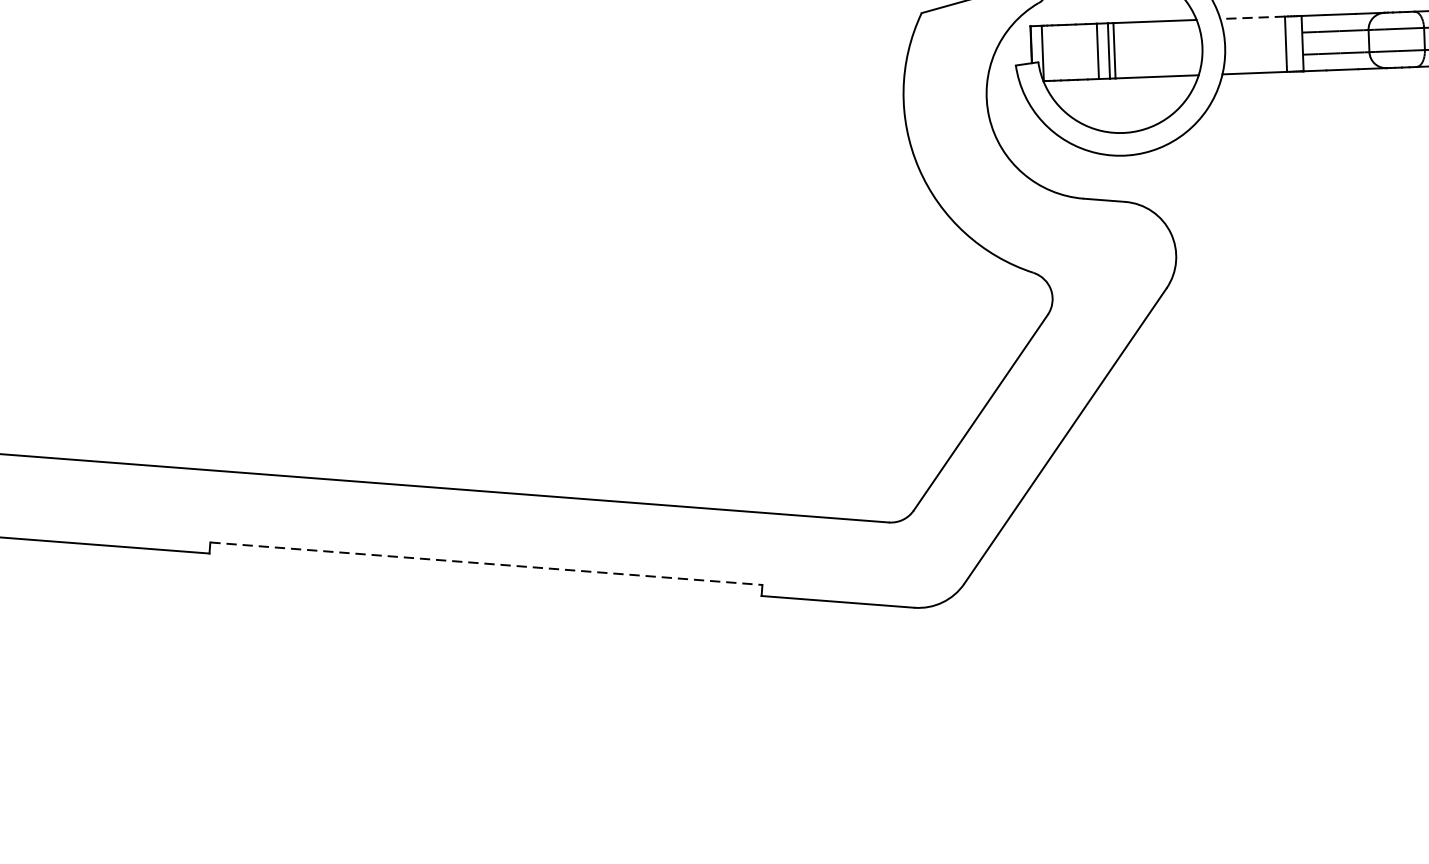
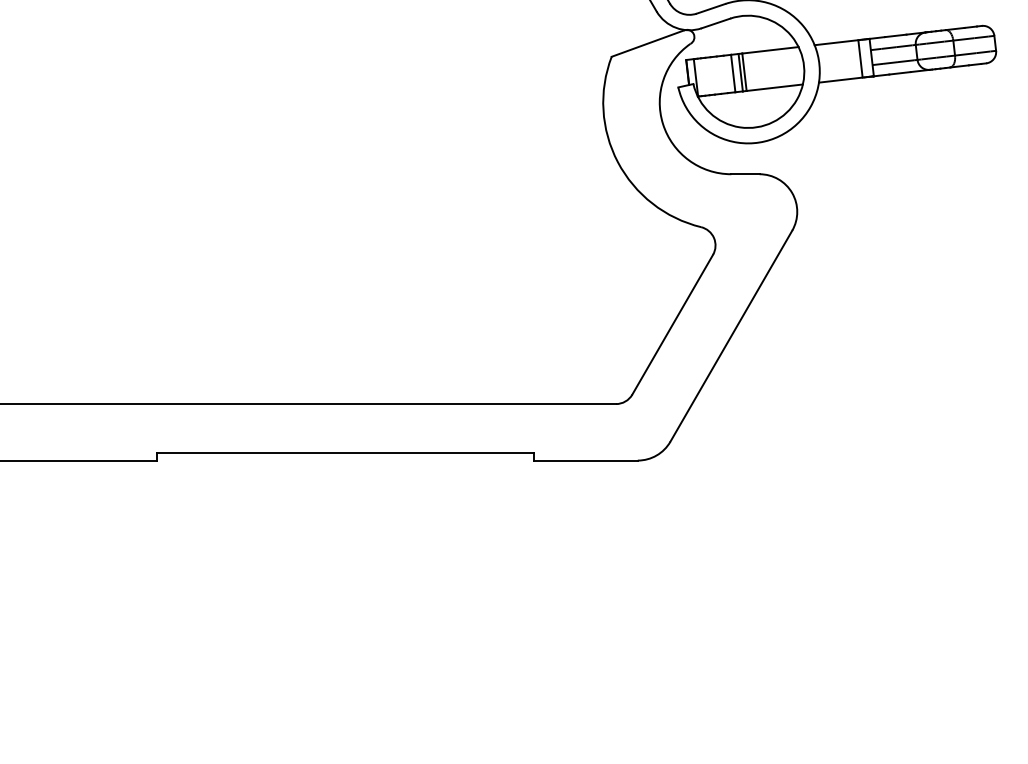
line: (1252, 17) -> (836, 42), dashed -> solid
line: (486, 564) -> (345, 453), dashed -> solid

